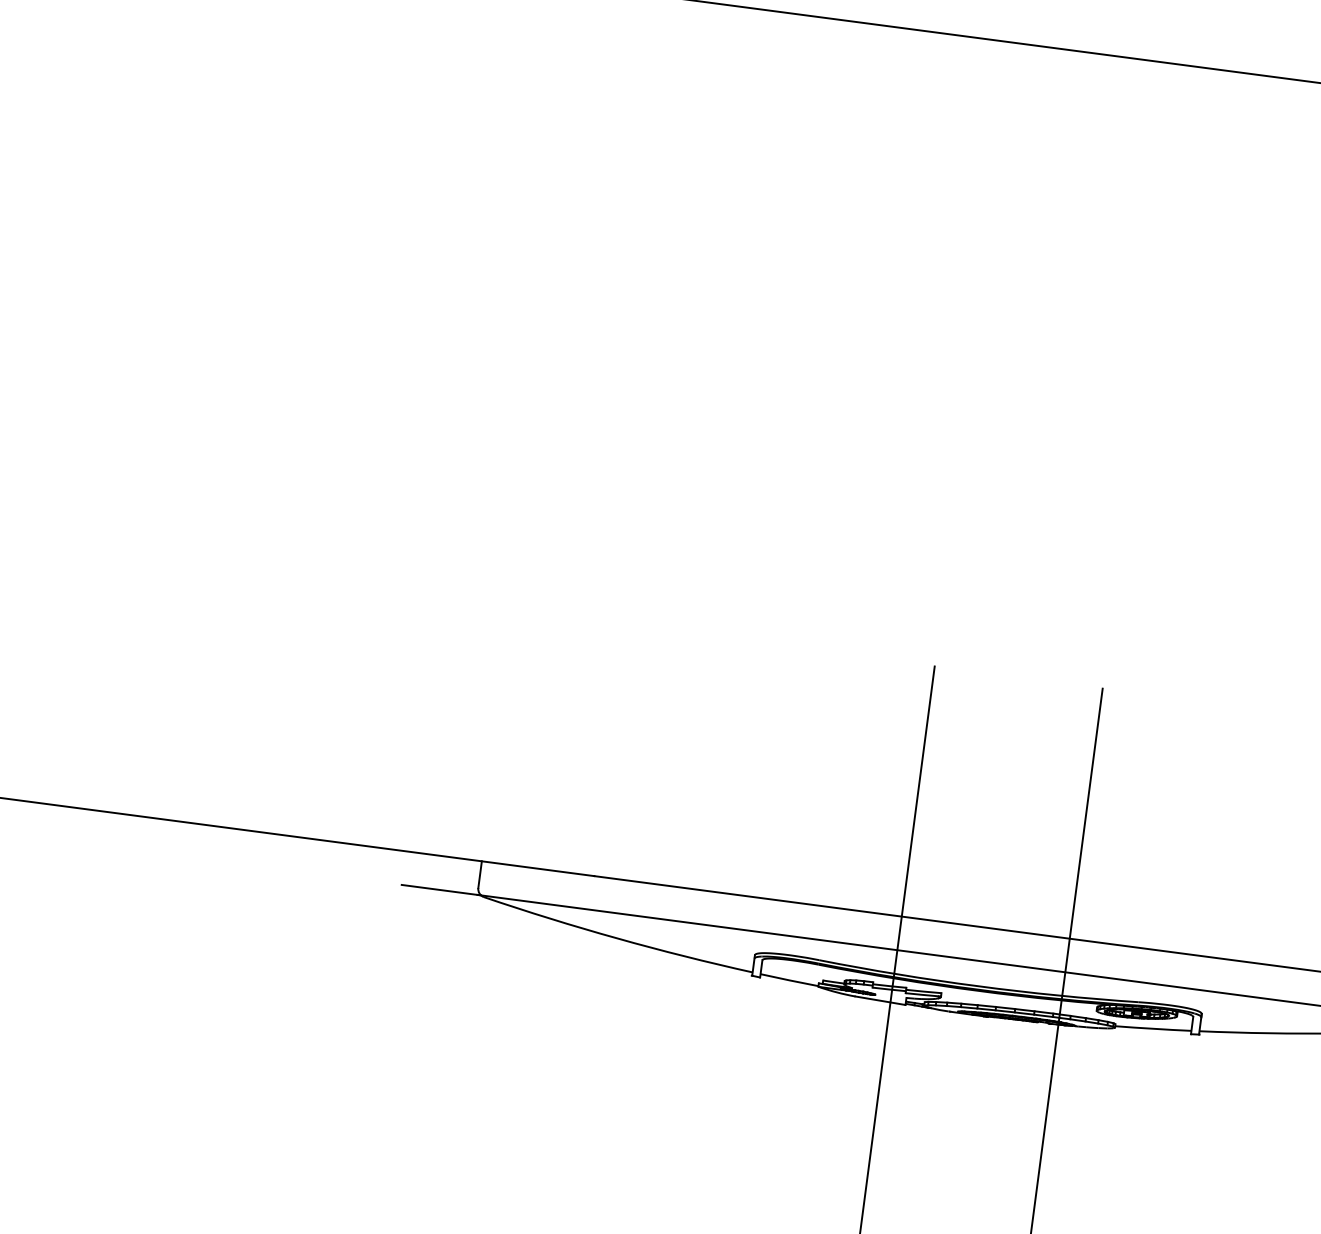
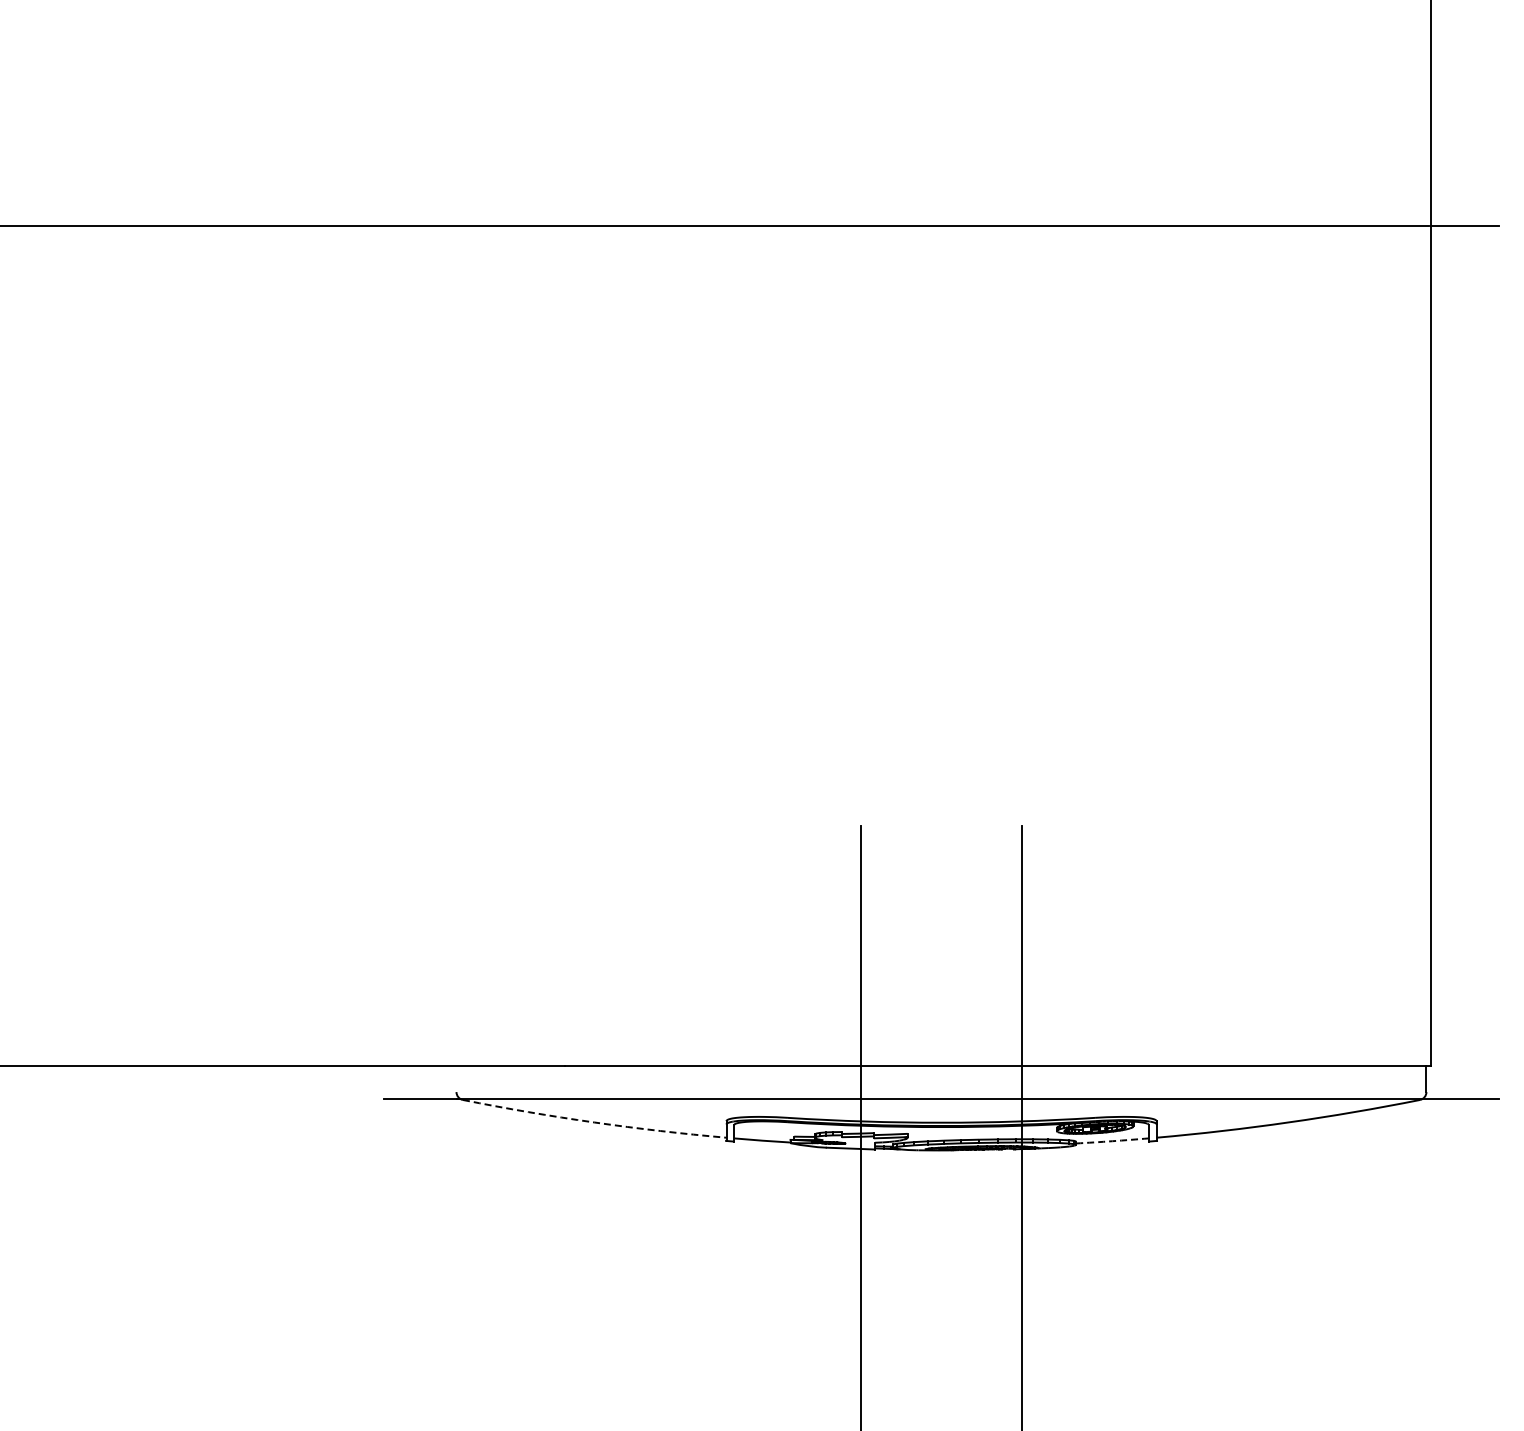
line: (480, 874) -> (456, 1079), removed
arc: (617, 938) -> (594, 1122), solid -> dashed
arc: (1153, 1029) -> (1112, 1141), solid -> dashed

